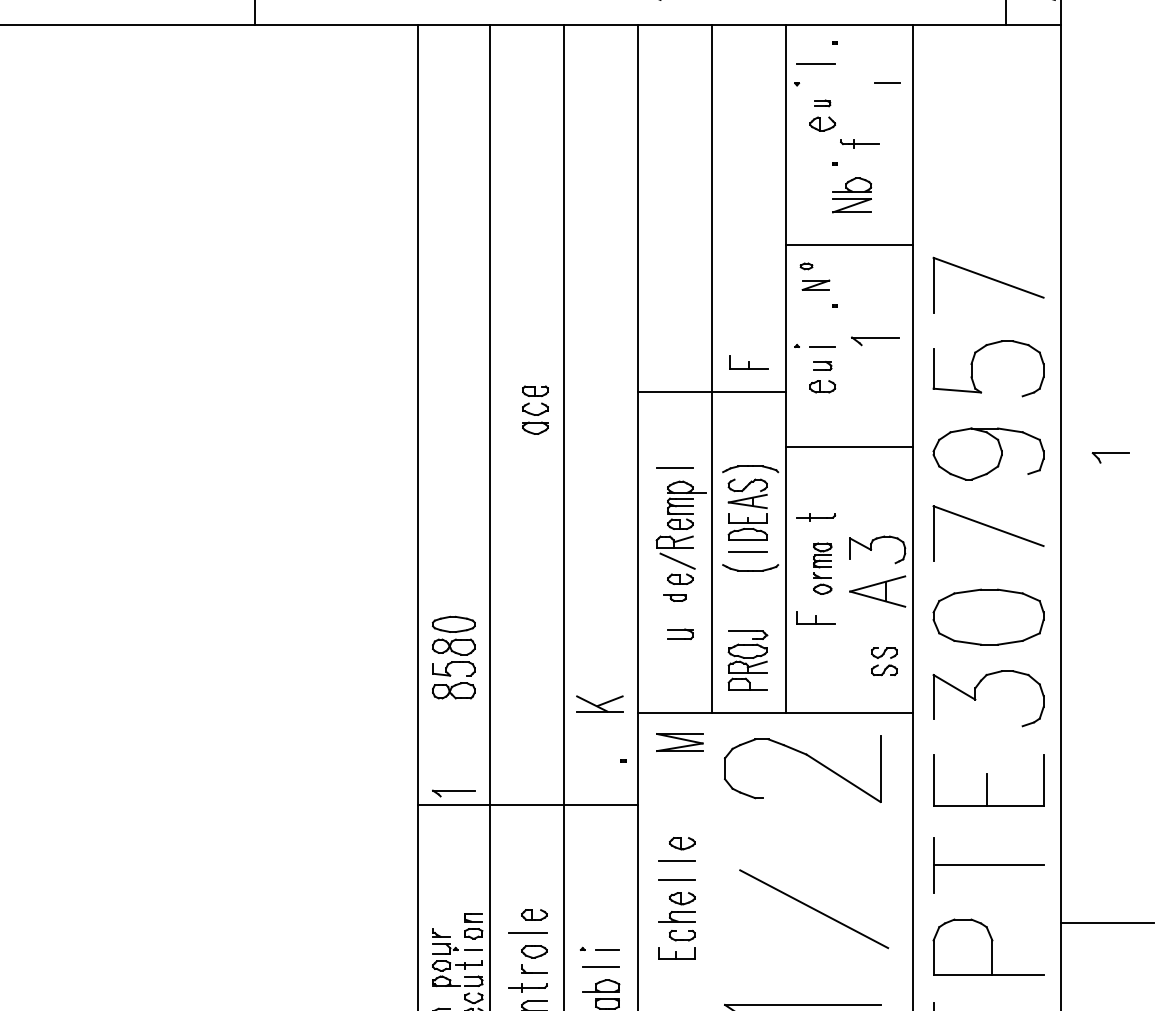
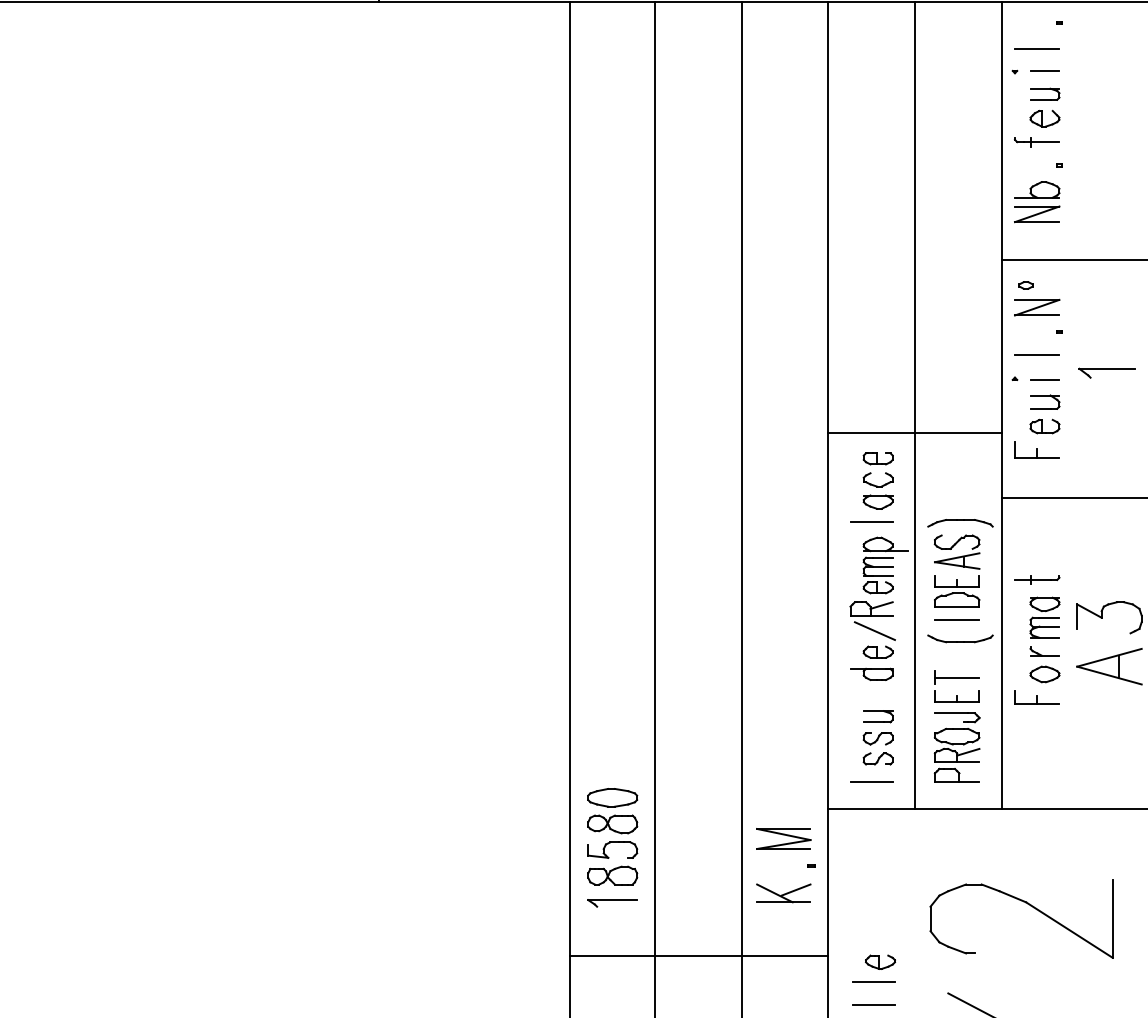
line: (887, 82) -> (1044, 69), moved
part: (822, 103) -> (1044, 94), size x1.67
part: (859, 143) -> (1036, 141), moved
part: (852, 195) -> (1037, 202), moved
part: (815, 284) -> (1036, 306), size x1.43
line: (815, 326) -> (1036, 355), added
part: (748, 362) -> (1036, 449), moved
part: (822, 365) -> (1044, 401), size x1.43
part: (535, 409) -> (878, 480), moved
part: (822, 568) -> (1044, 639), size x1.43
part: (674, 597) -> (871, 673), size x1.67
part: (747, 601) -> (956, 678), added
part: (453, 657) -> (612, 836), moved
part: (884, 661) -> (878, 748), moved
line: (674, 690) -> (871, 782), added
part: (599, 703) -> (783, 892), moved
part: (679, 742) -> (783, 838), moved
part: (810, 758) -> (1030, 906), moved
line: (527, 805) -> (698, 956), moved

